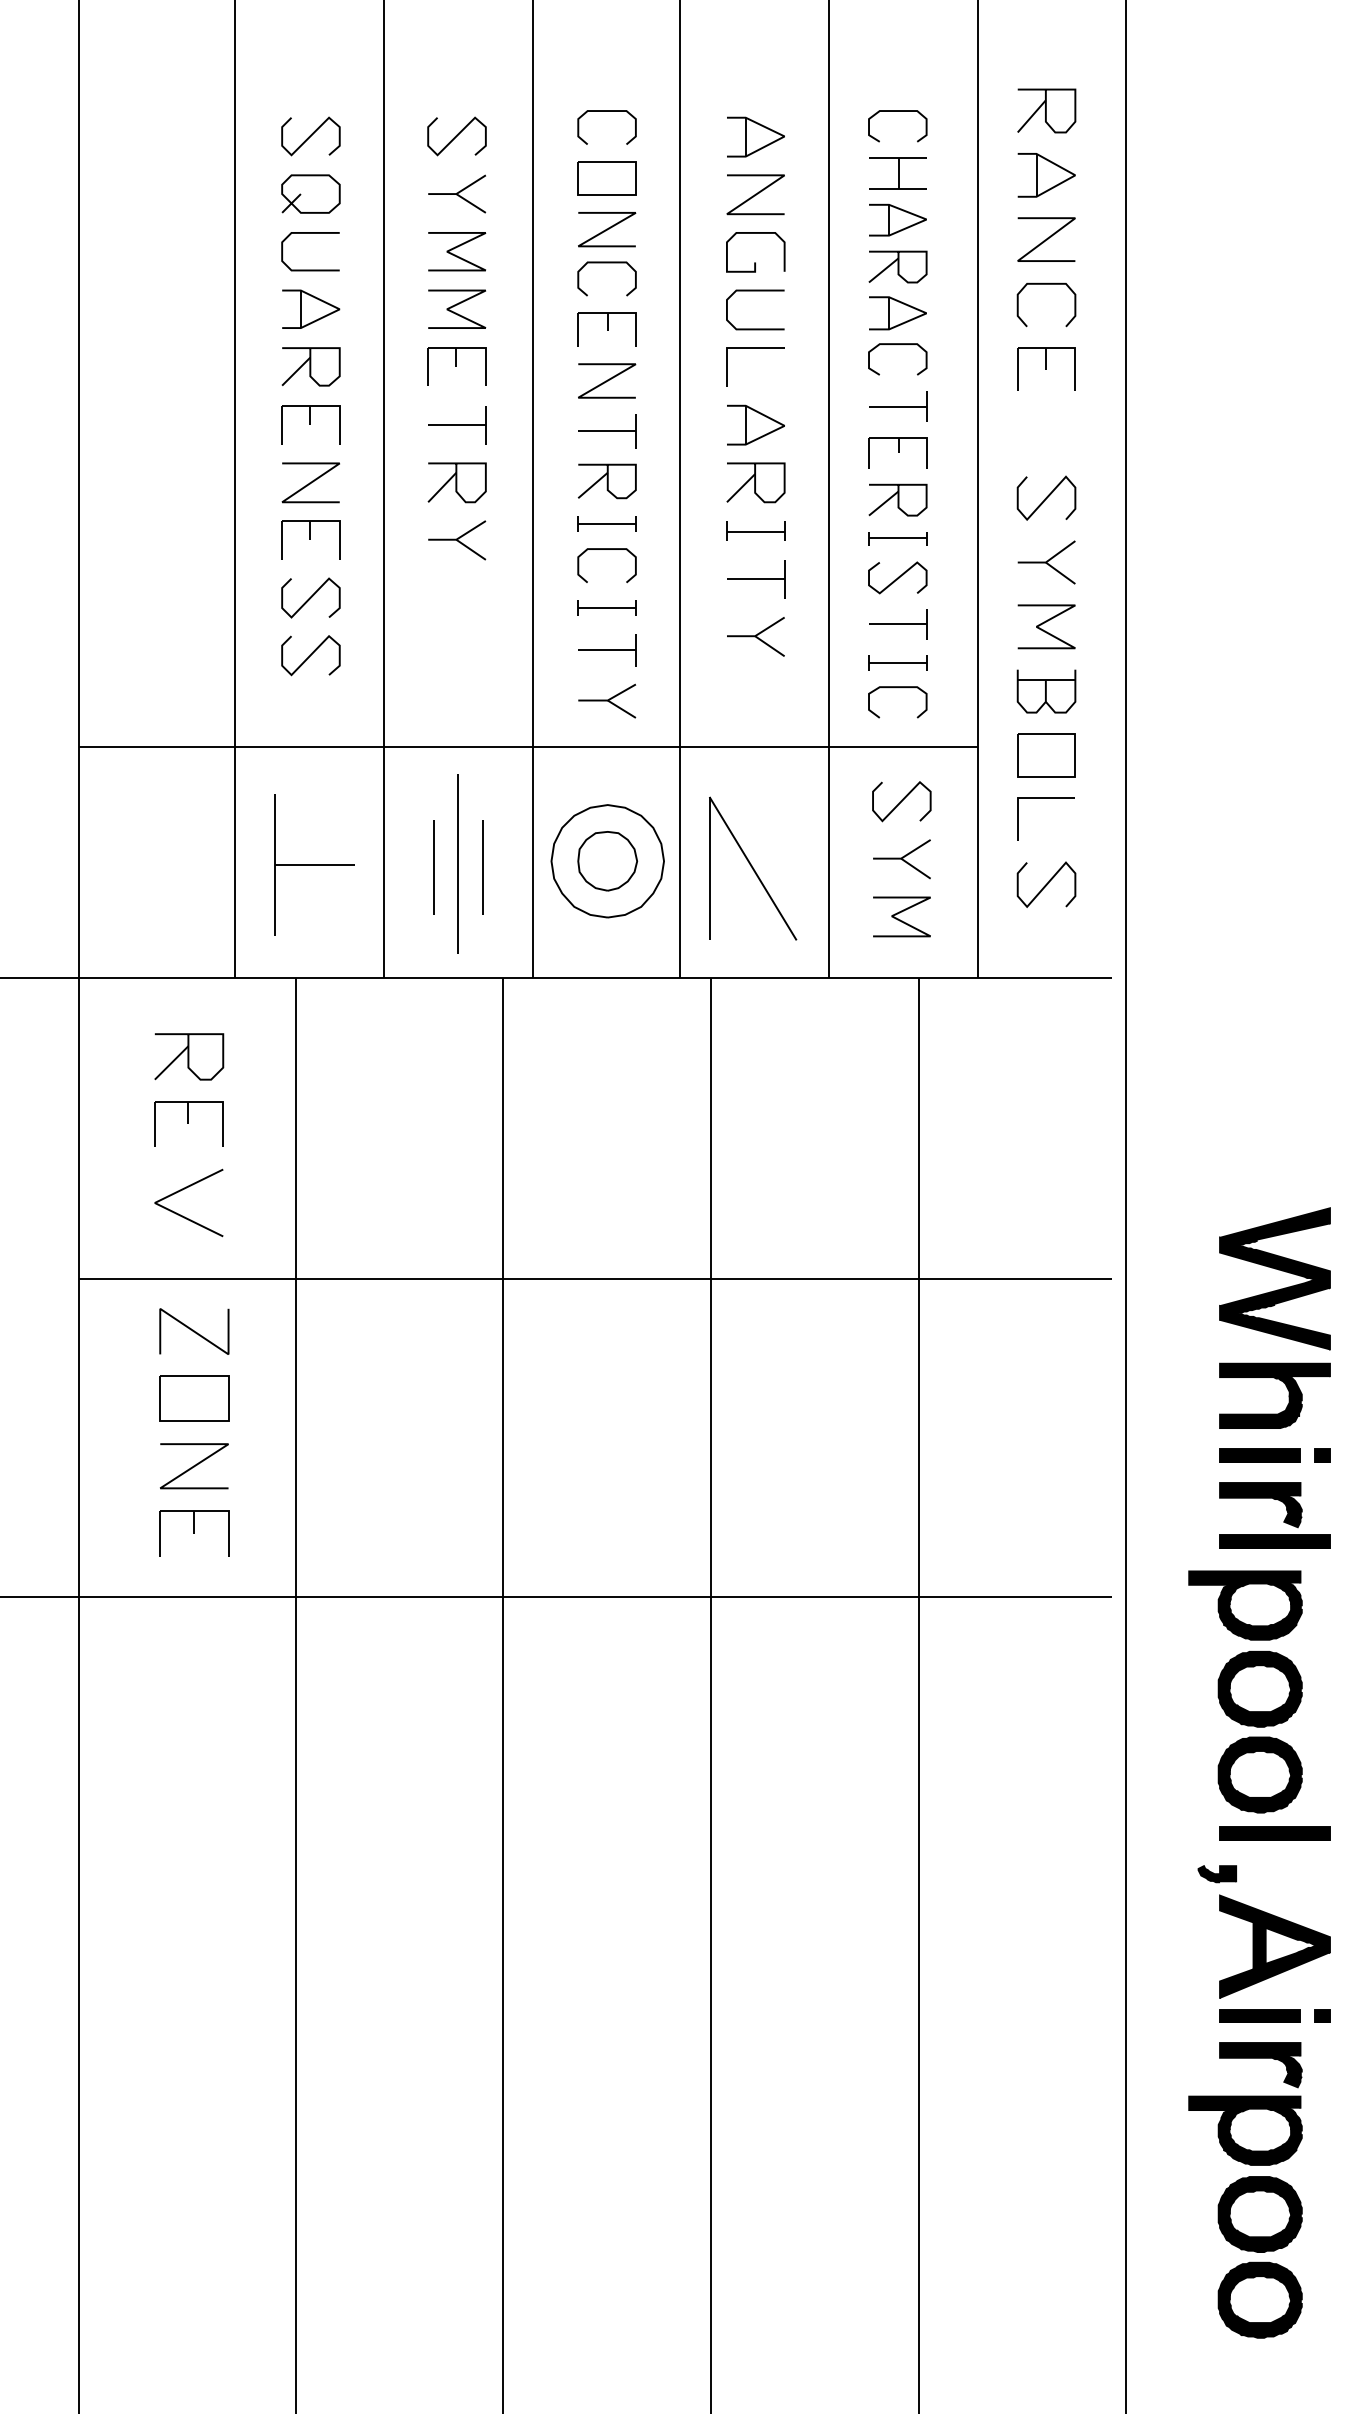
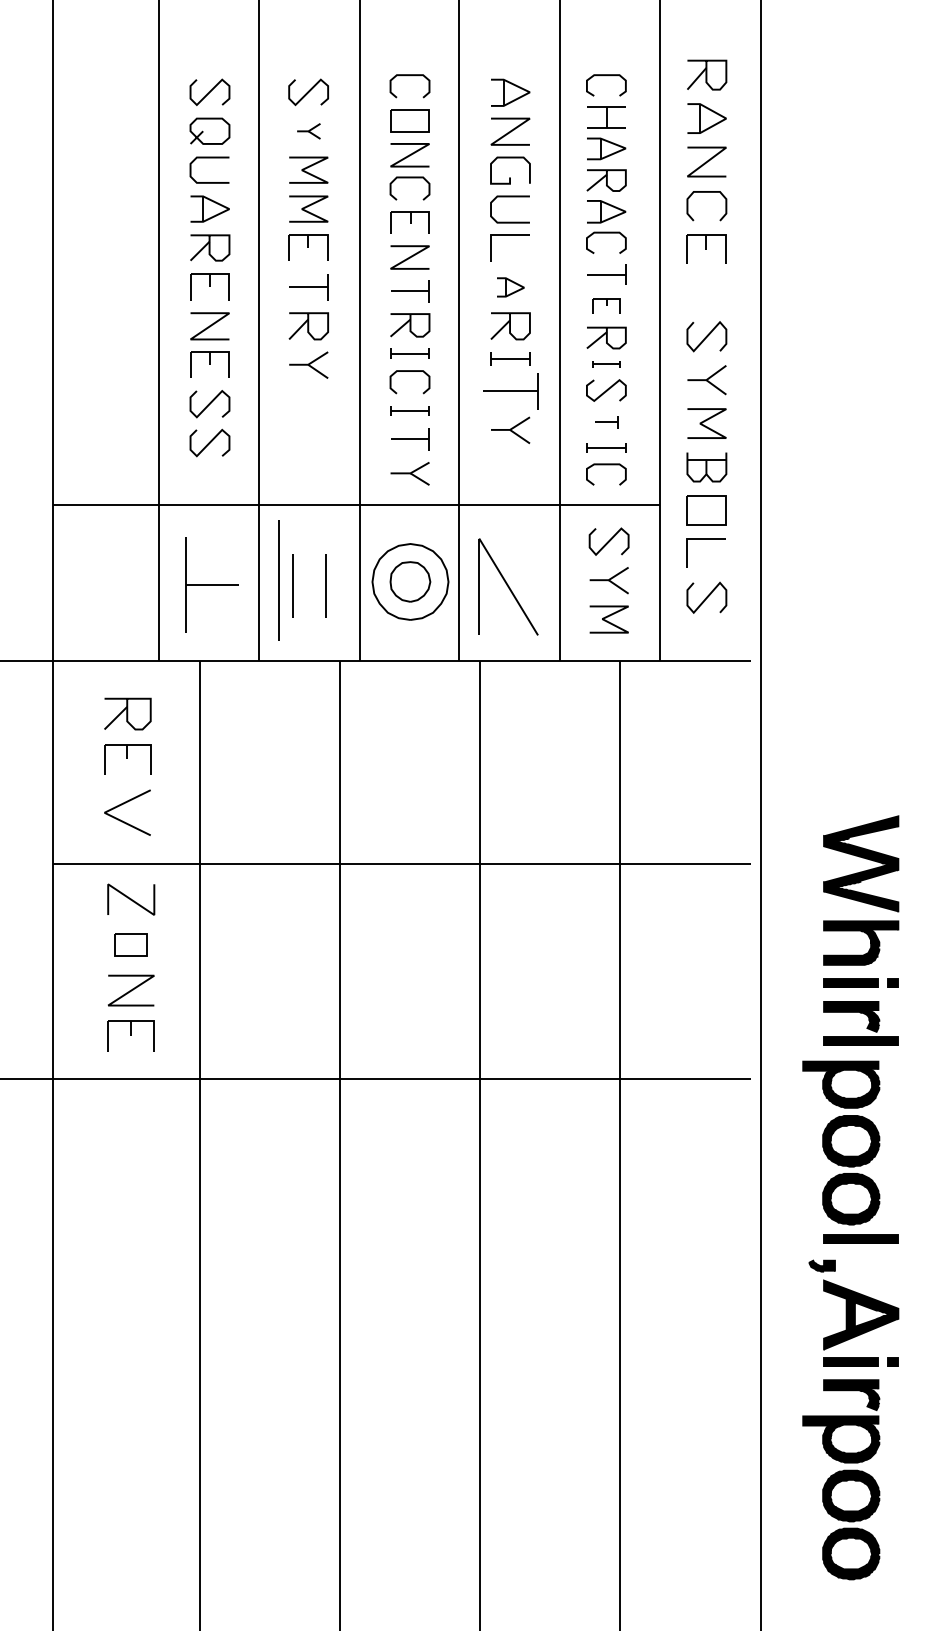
part: (456, 194) -> (308, 131), size x0.6
part: (755, 425) -> (510, 287), size x0.7
part: (897, 451) -> (606, 305), size x0.7
part: (897, 537) -> (606, 363), size x0.7
part: (755, 579) -> (510, 391), size x1.4
part: (897, 625) -> (606, 422), size x0.6
line: (456, 863) -> (278, 580), moved
part: (193, 1397) -> (130, 944), size x0.7

